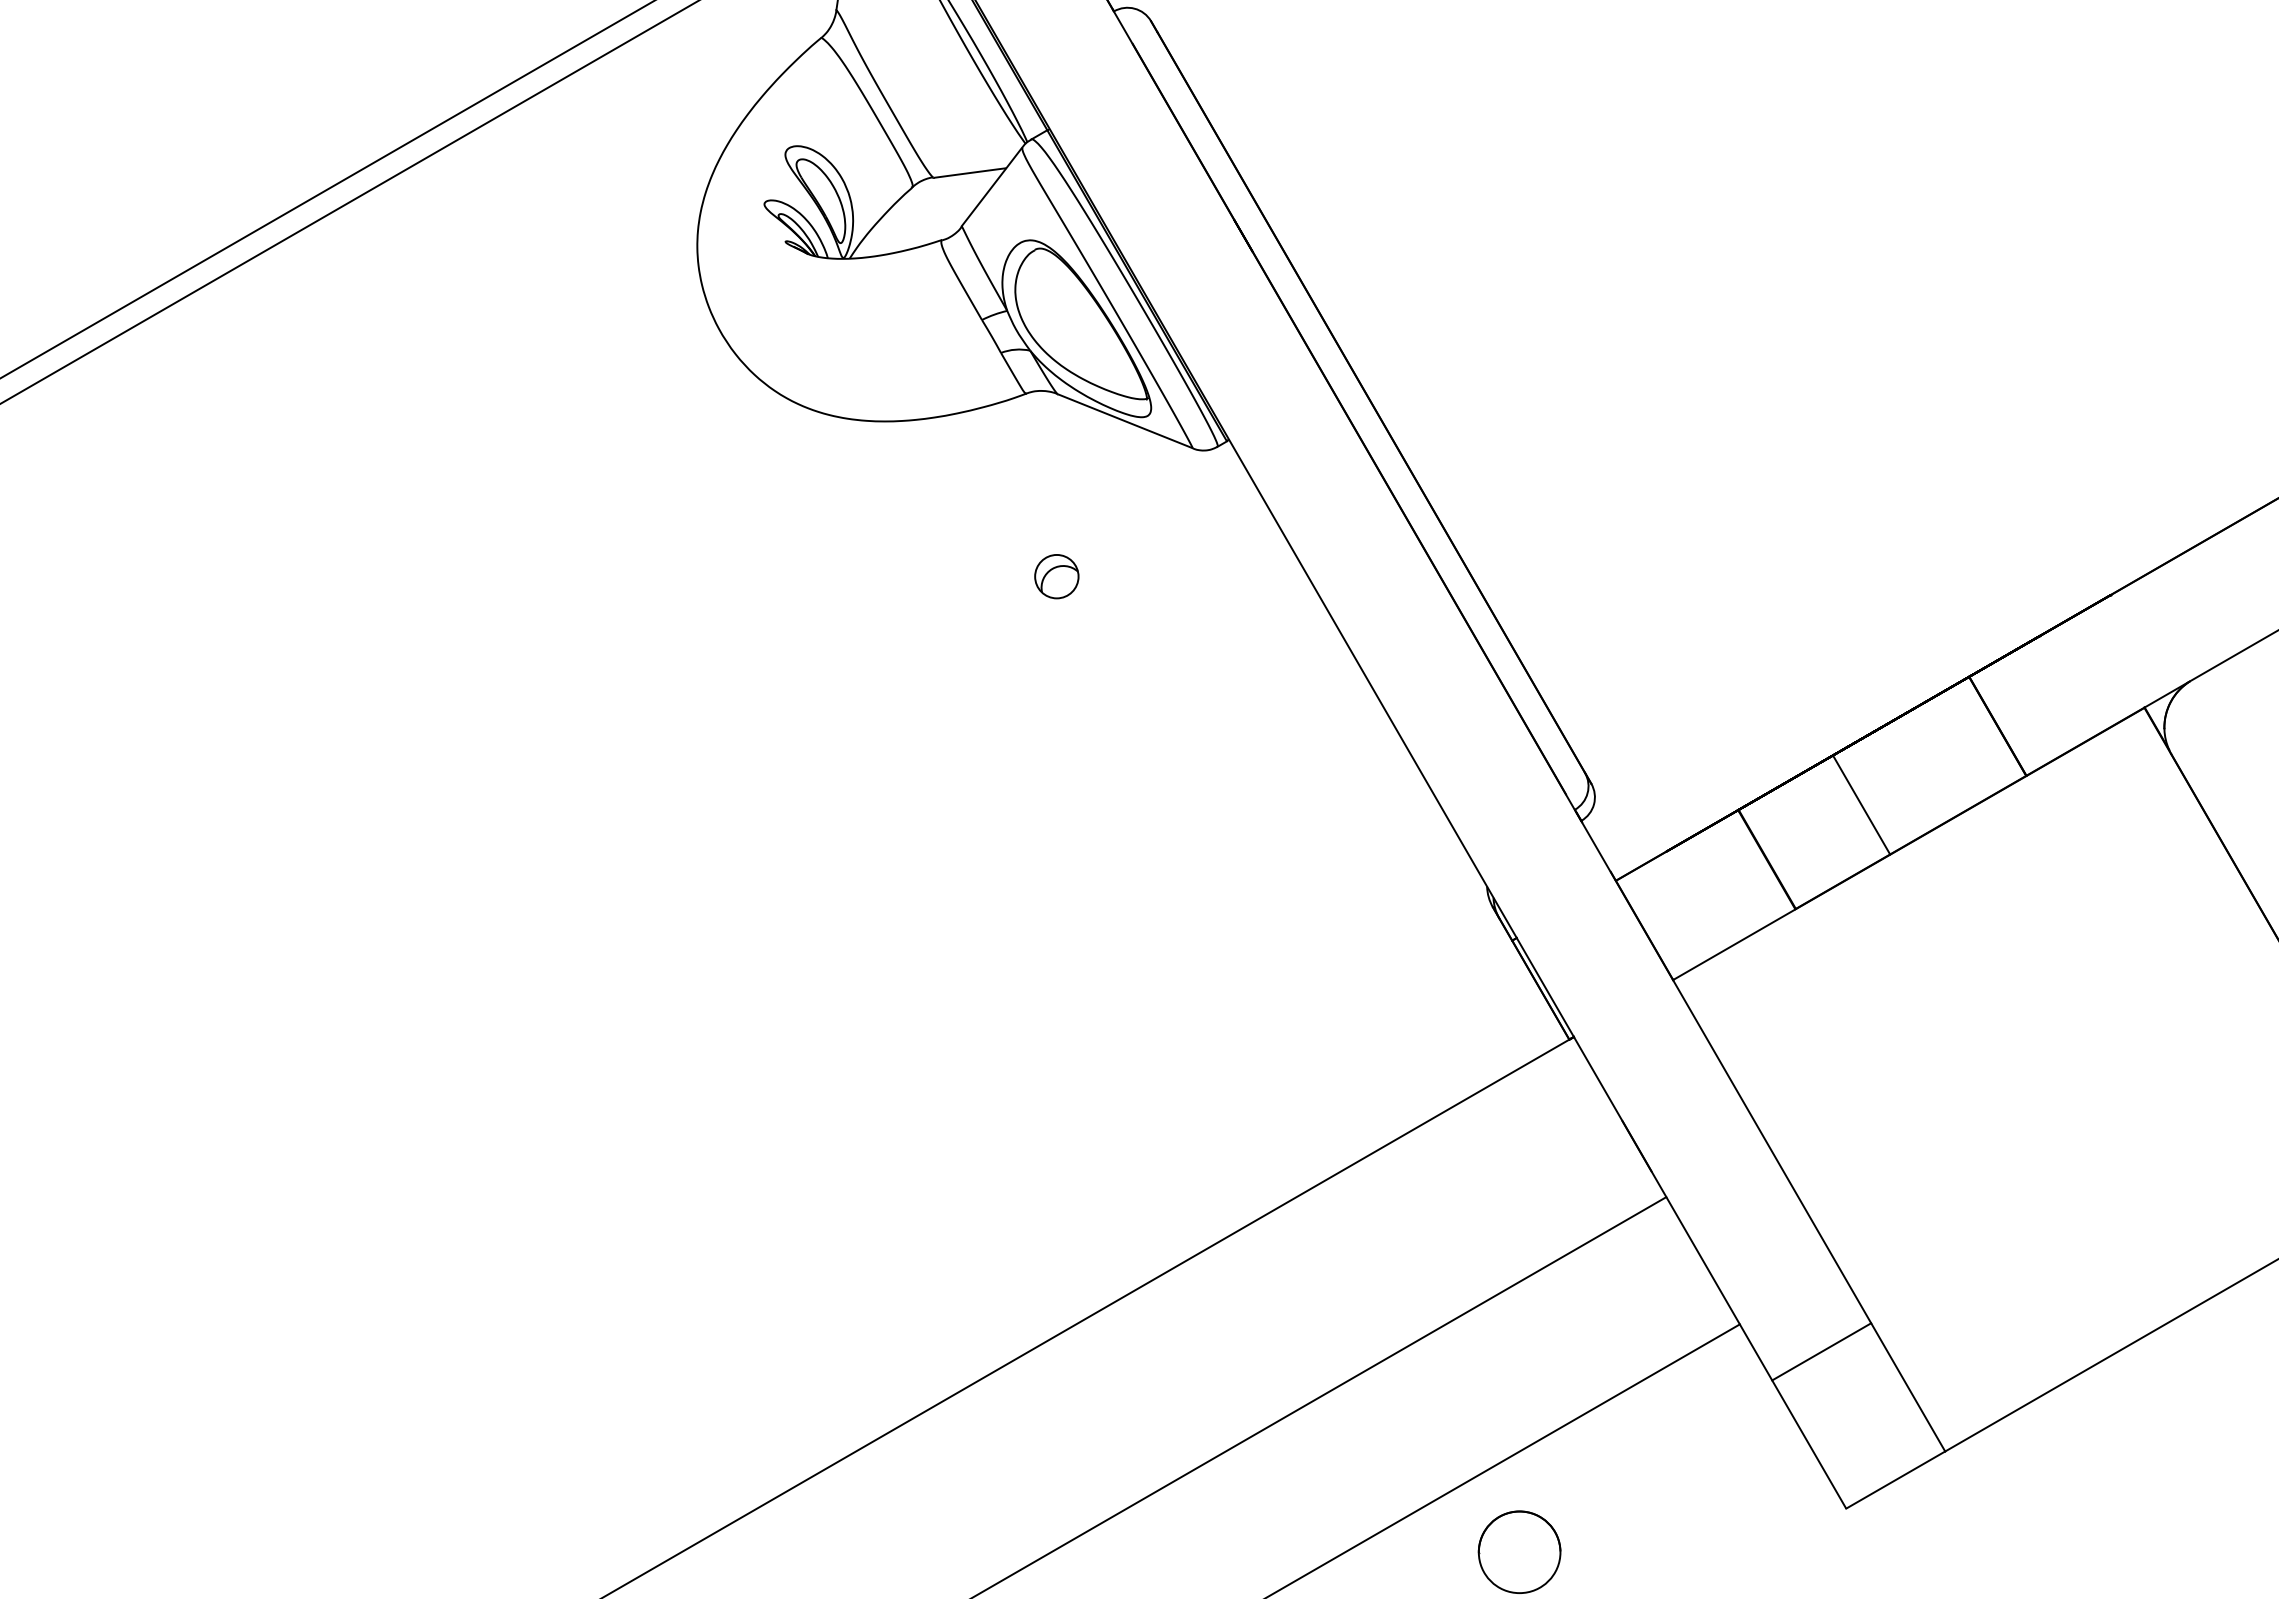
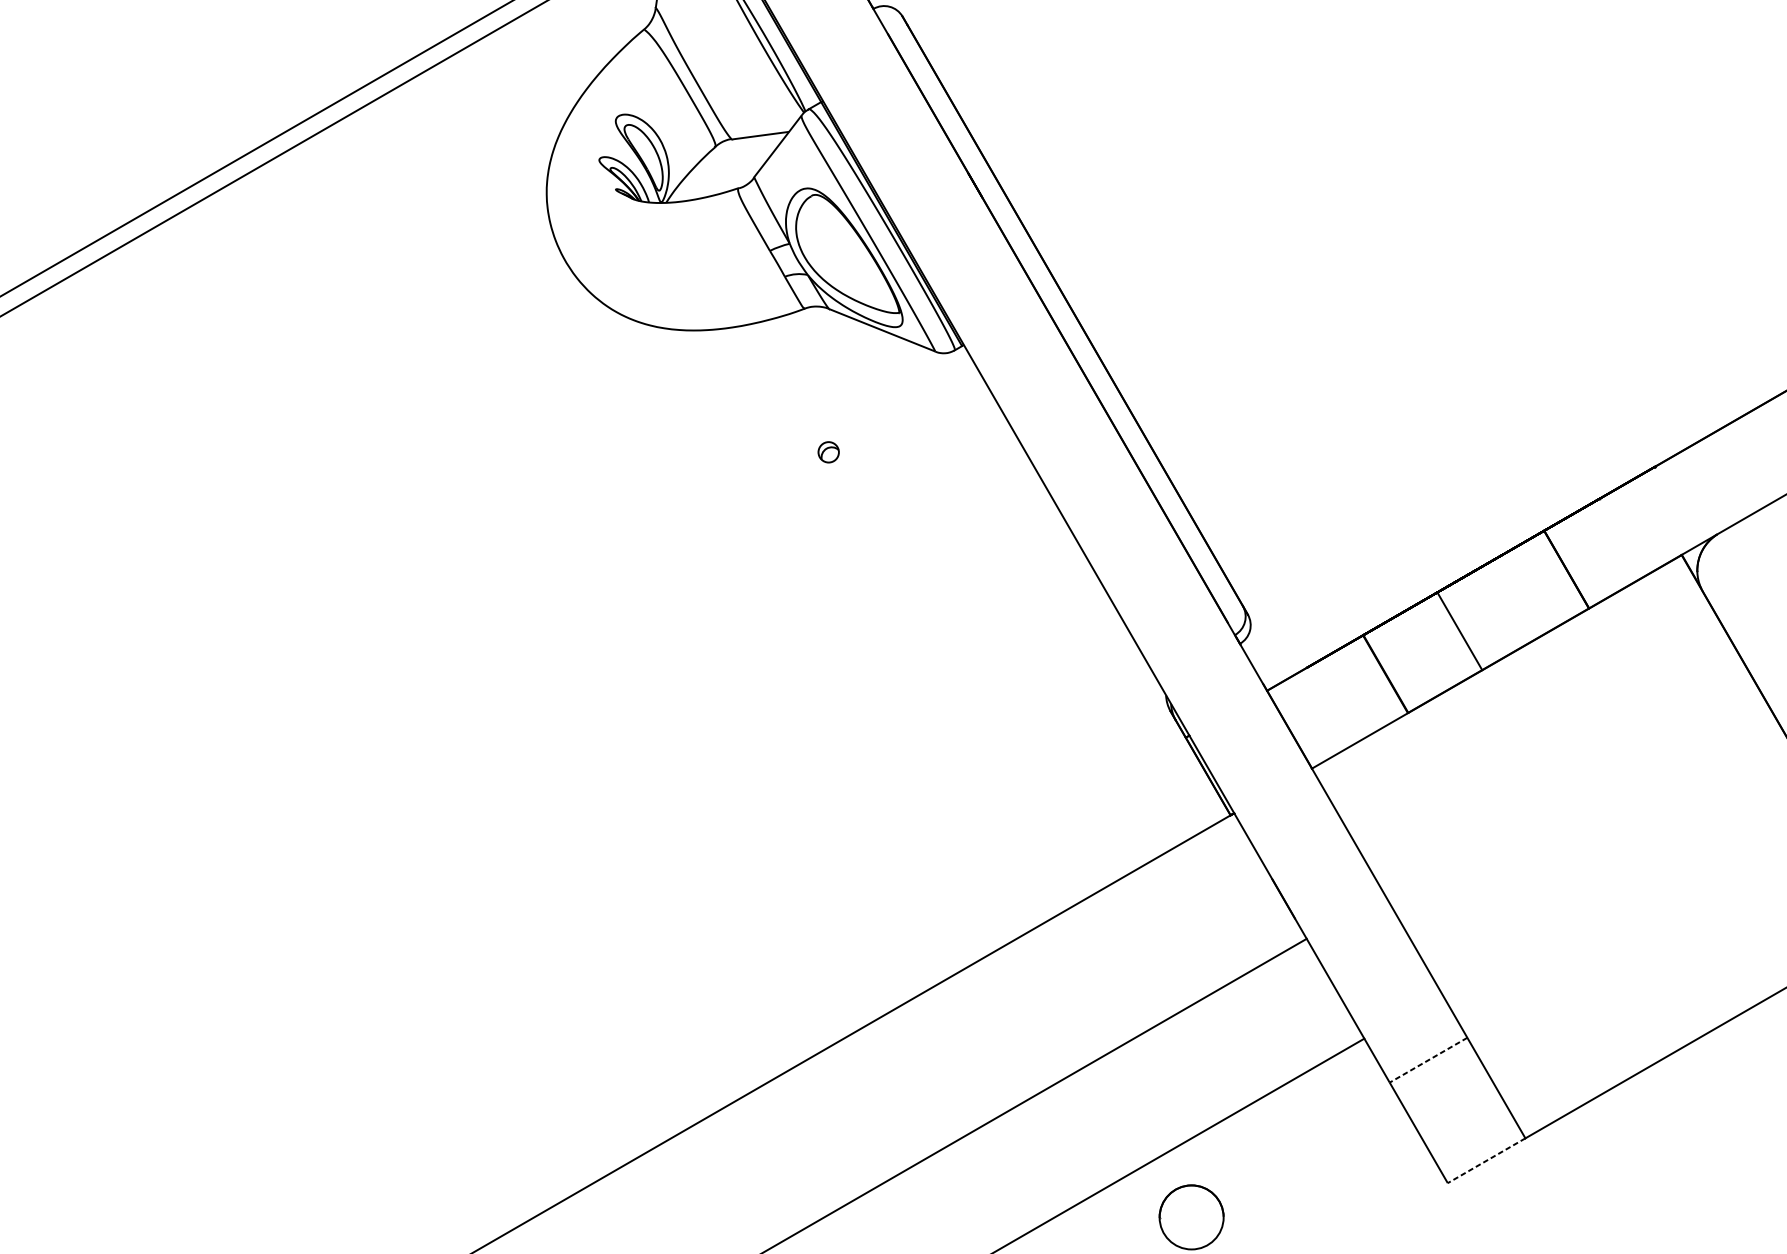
part: (1056, 576) -> (828, 452), size x0.6
line: (1821, 1352) -> (1428, 1060), solid -> dashed
line: (1895, 1480) -> (1486, 1161), solid -> dashed

